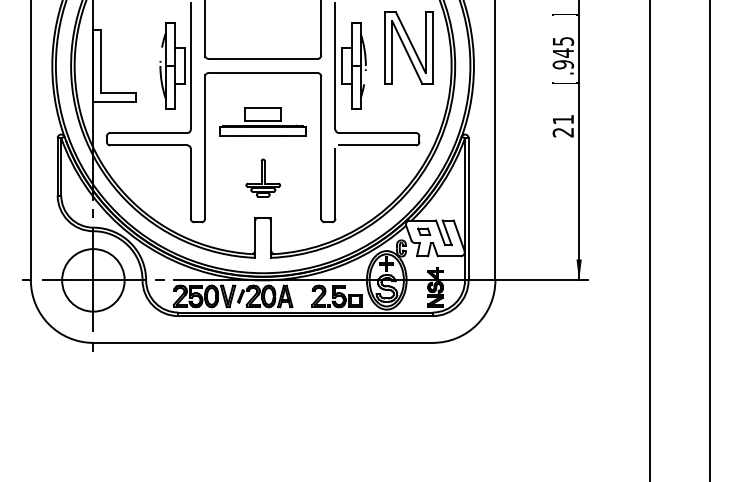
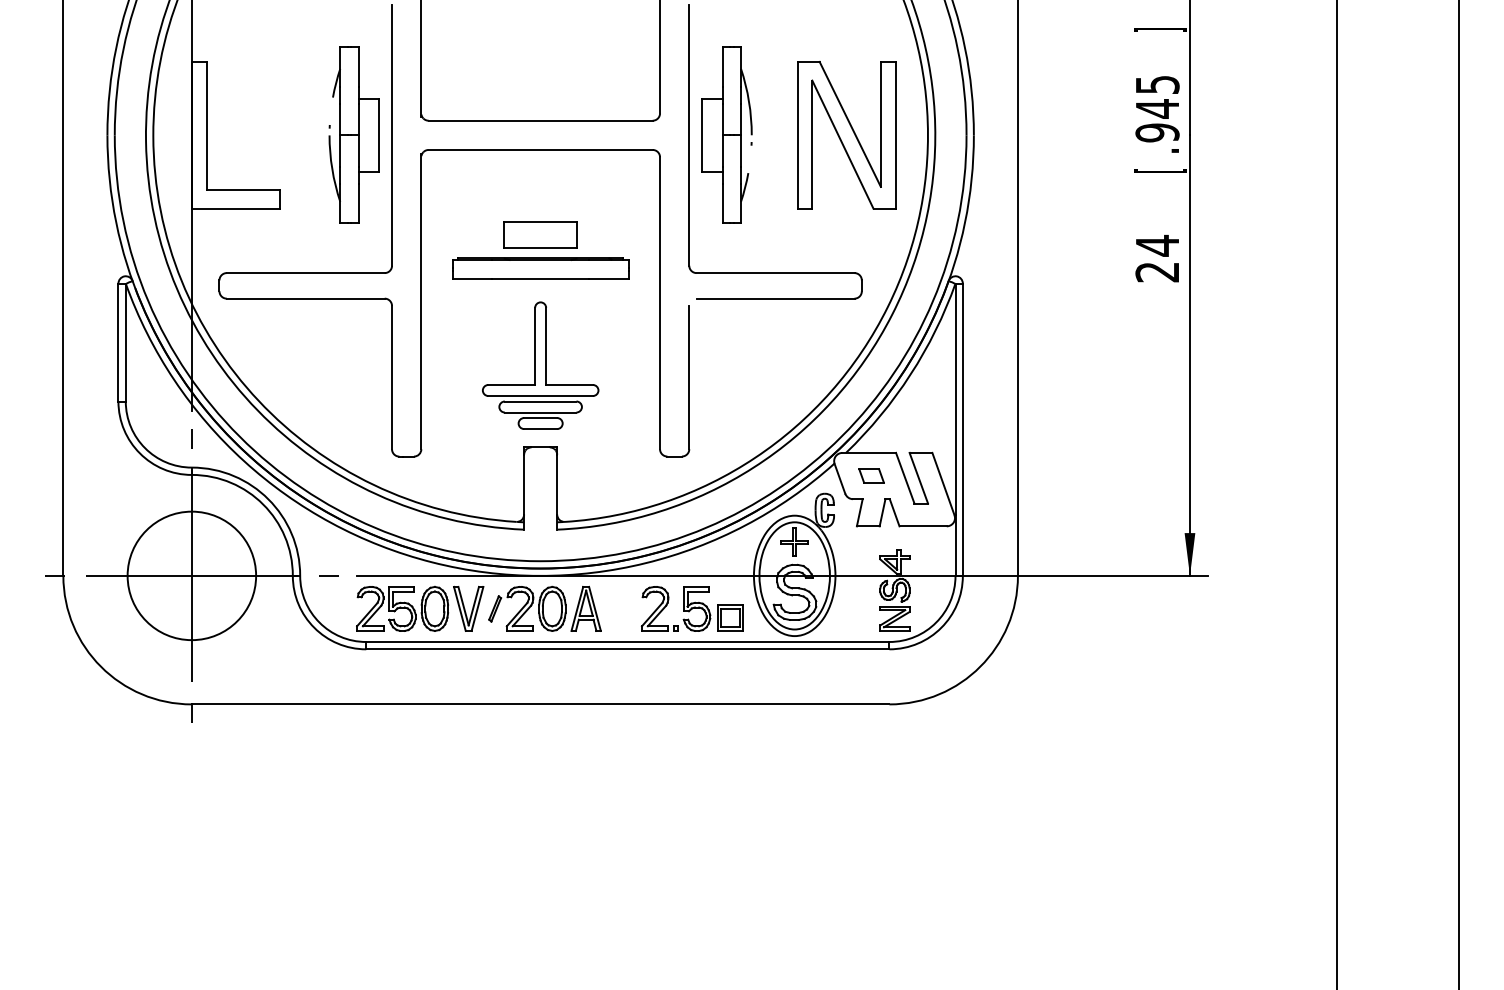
part: (408, 47) -> (845, 134), moved
text: (563, 119) -> (1157, 245), 21 -> 24
part: (263, 177) -> (541, 364), size x1.67

